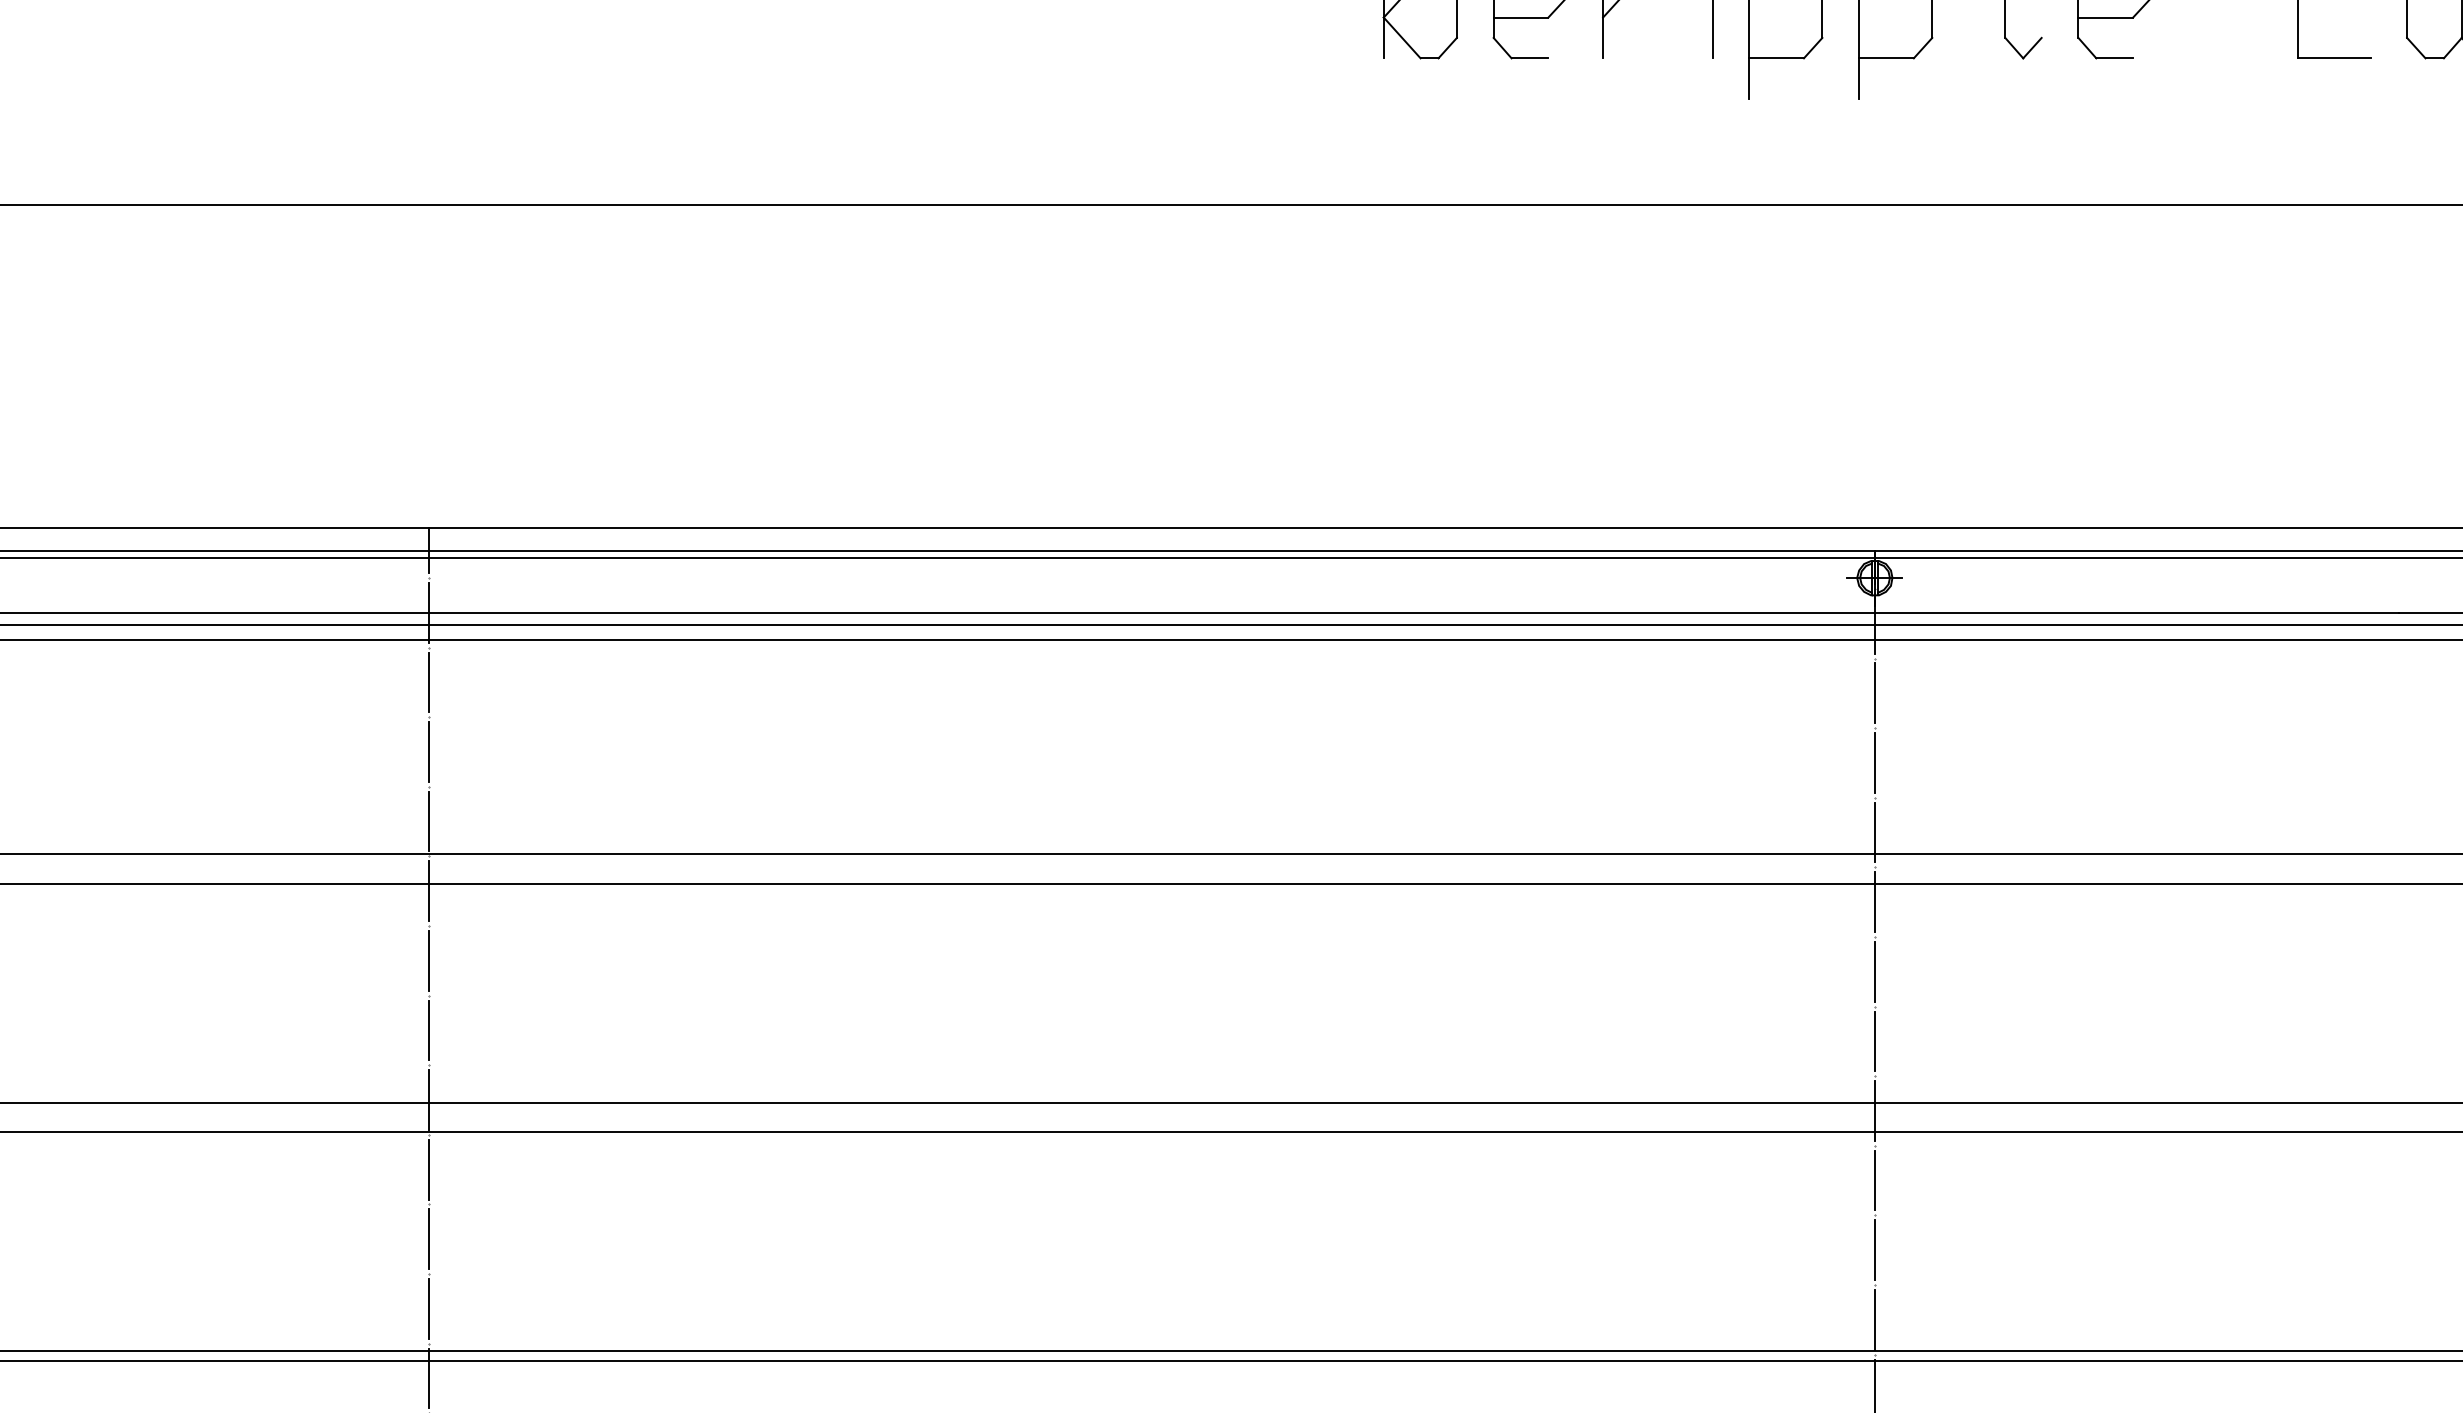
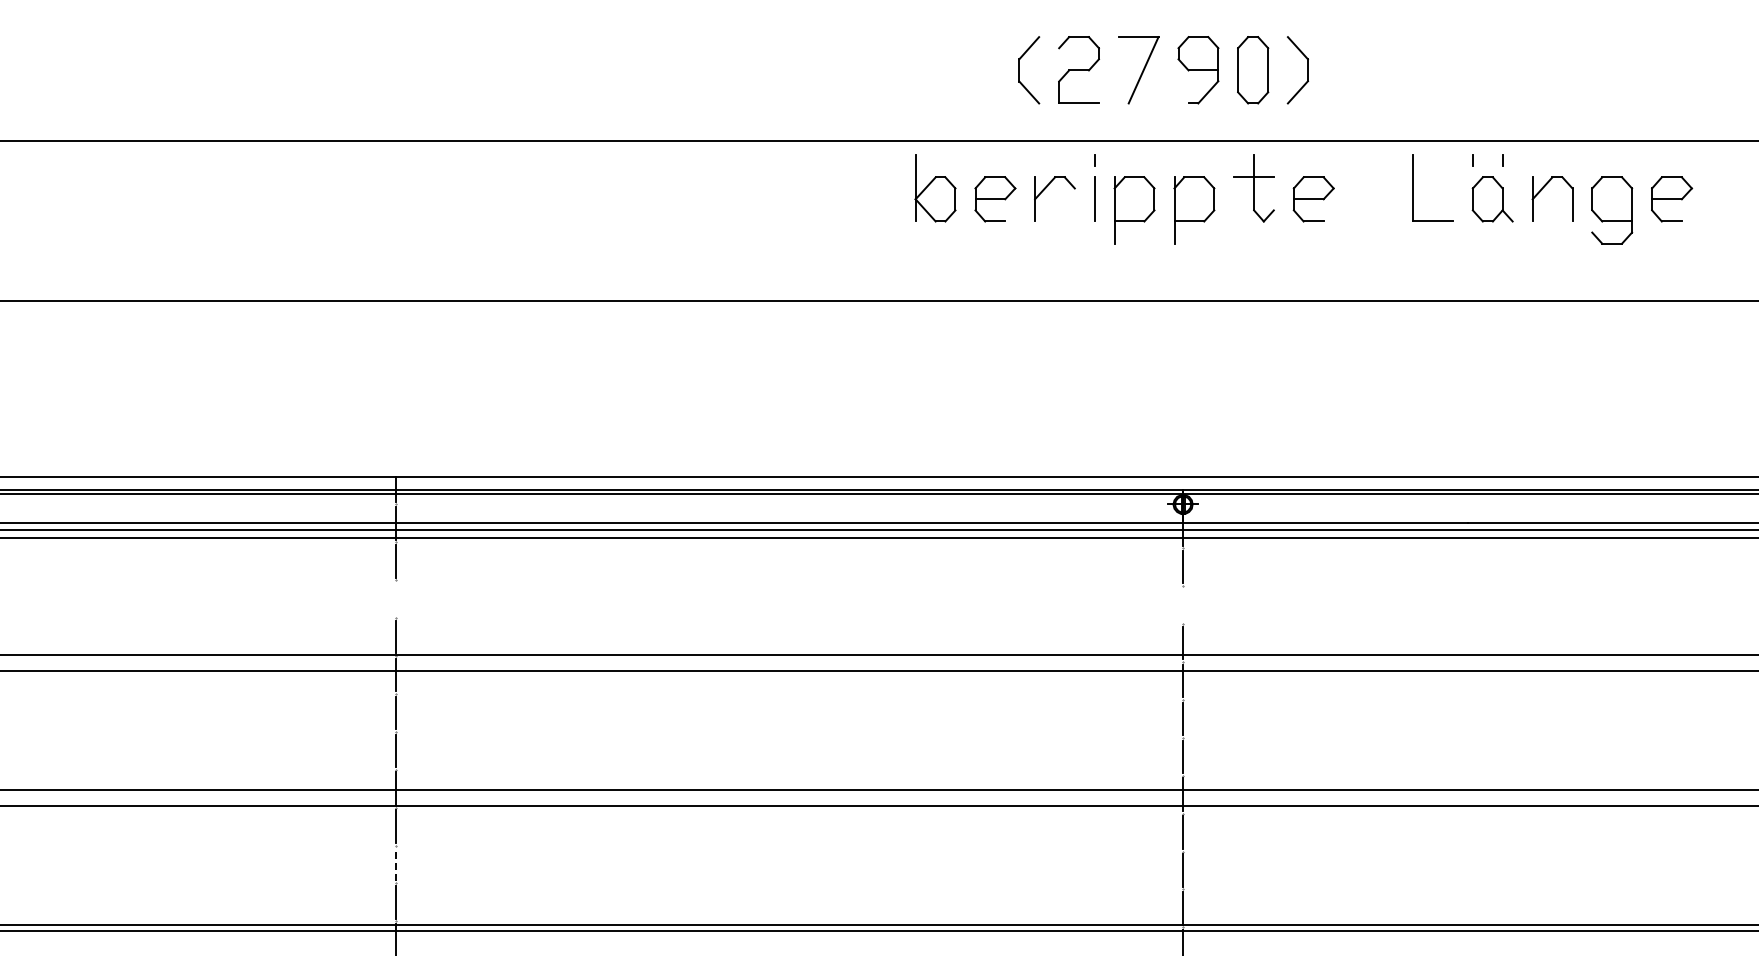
line: (428, 750) -> (395, 598), removed
line: (1875, 761) -> (1183, 604), removed
line: (428, 1239) -> (395, 864), solid -> dashed

